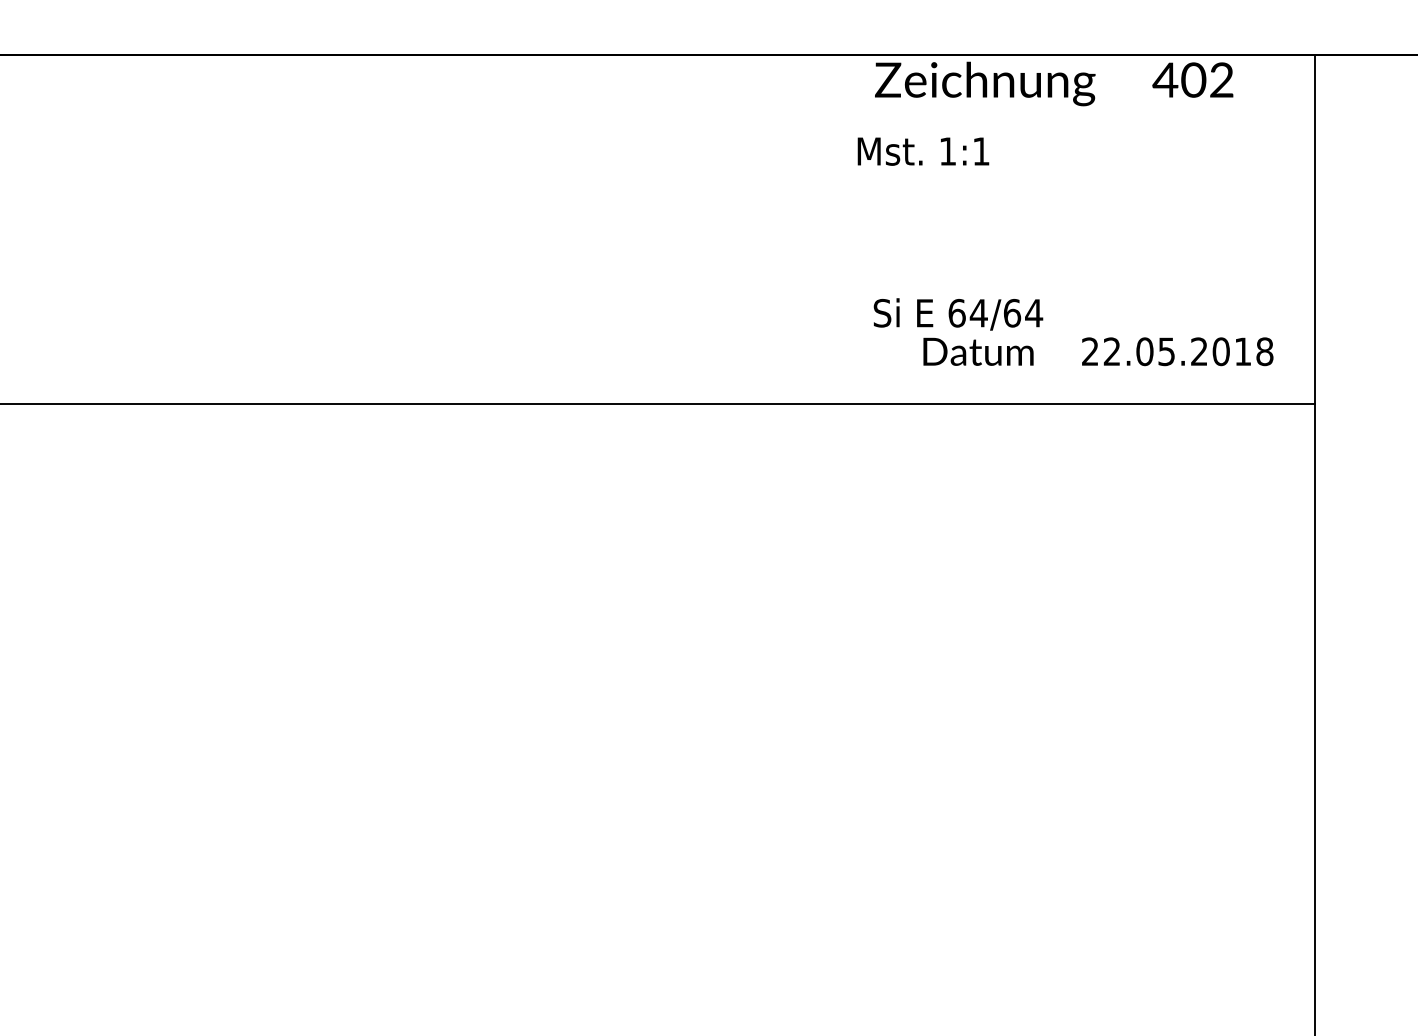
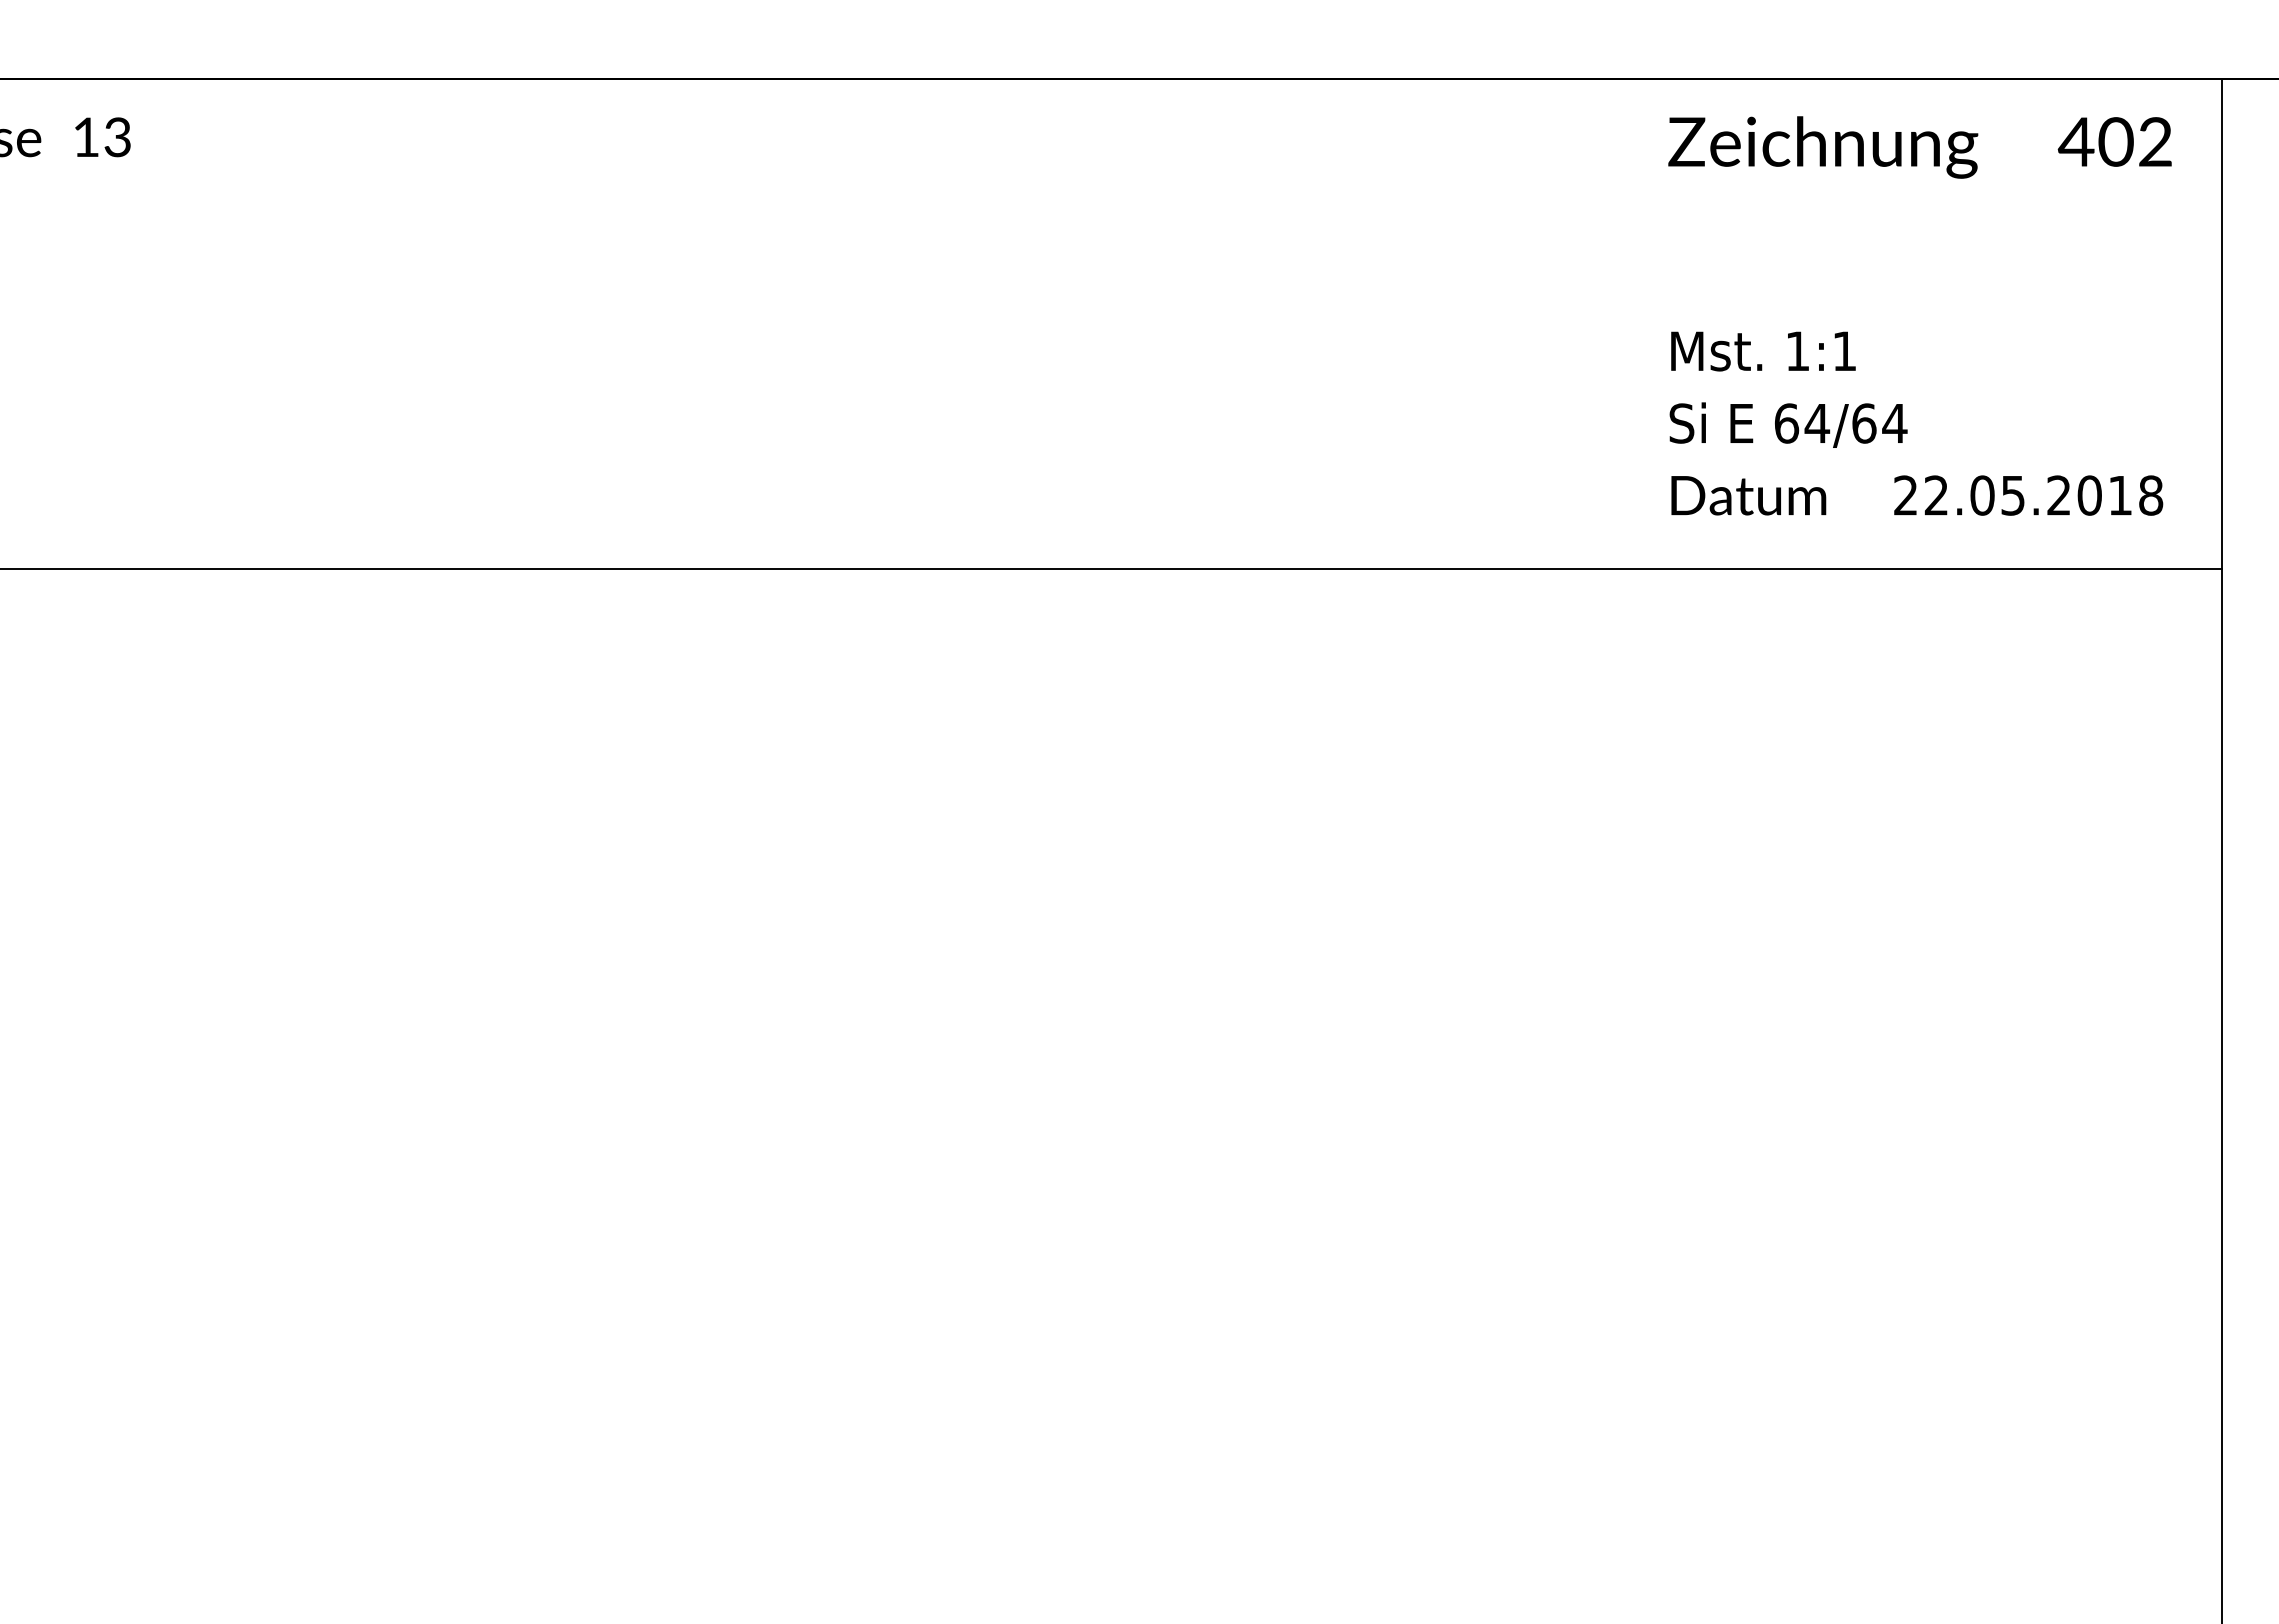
text: (1053, 84) -> (1919, 147), moved
text: (923, 151) -> (1763, 351), moved
text: (958, 313) -> (1788, 424), moved

